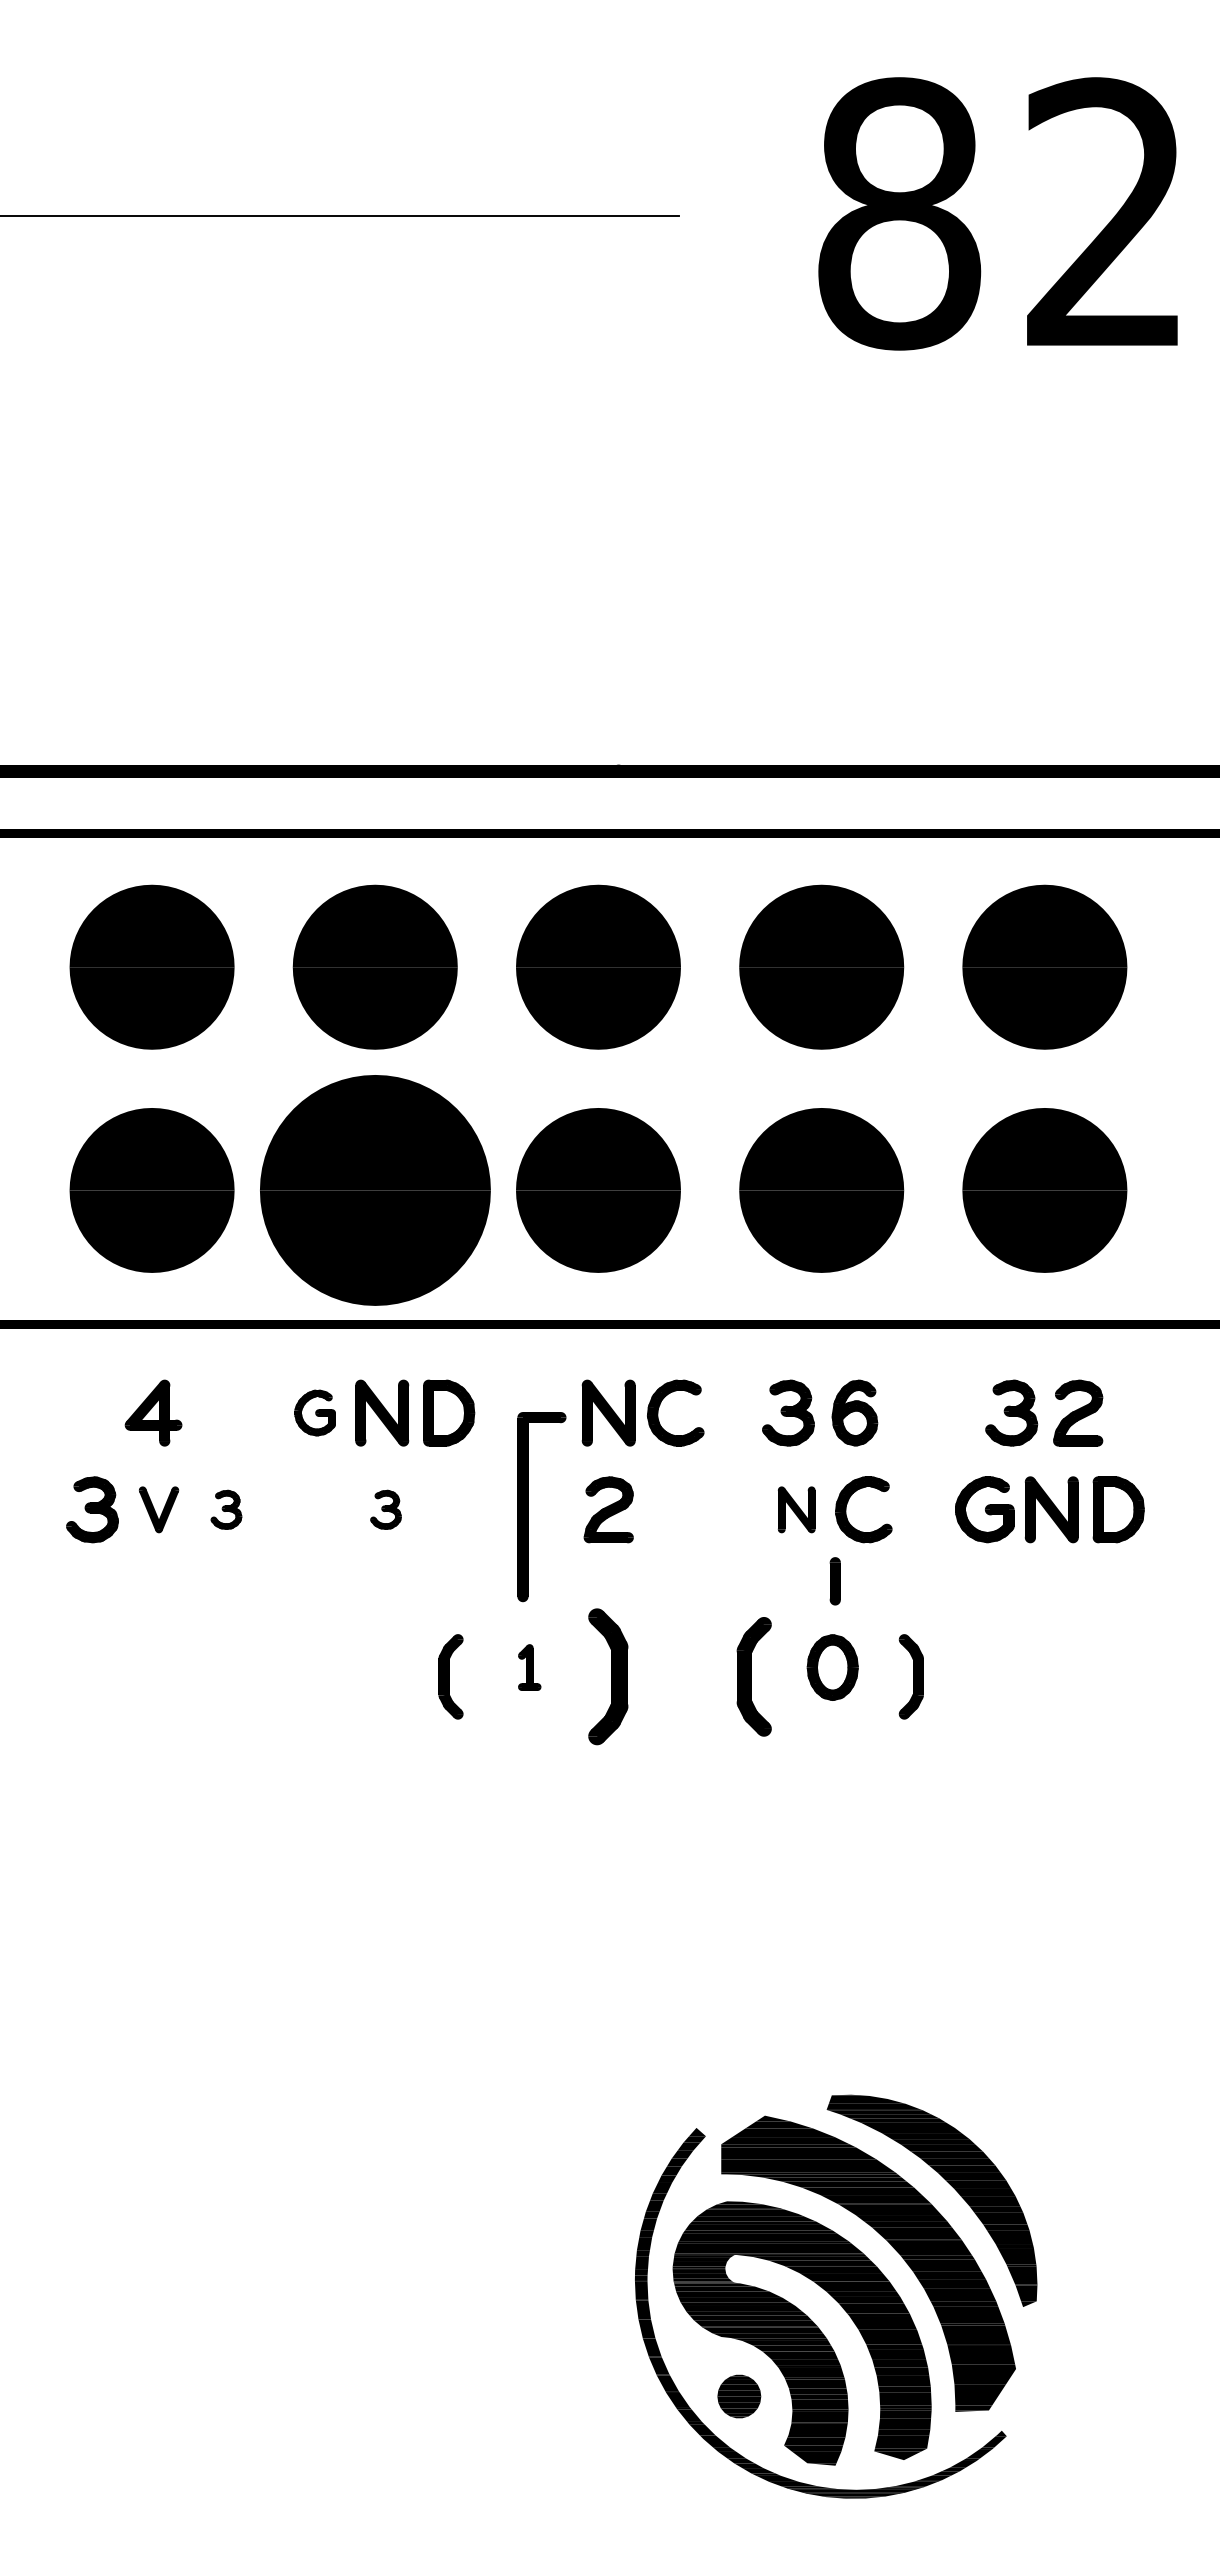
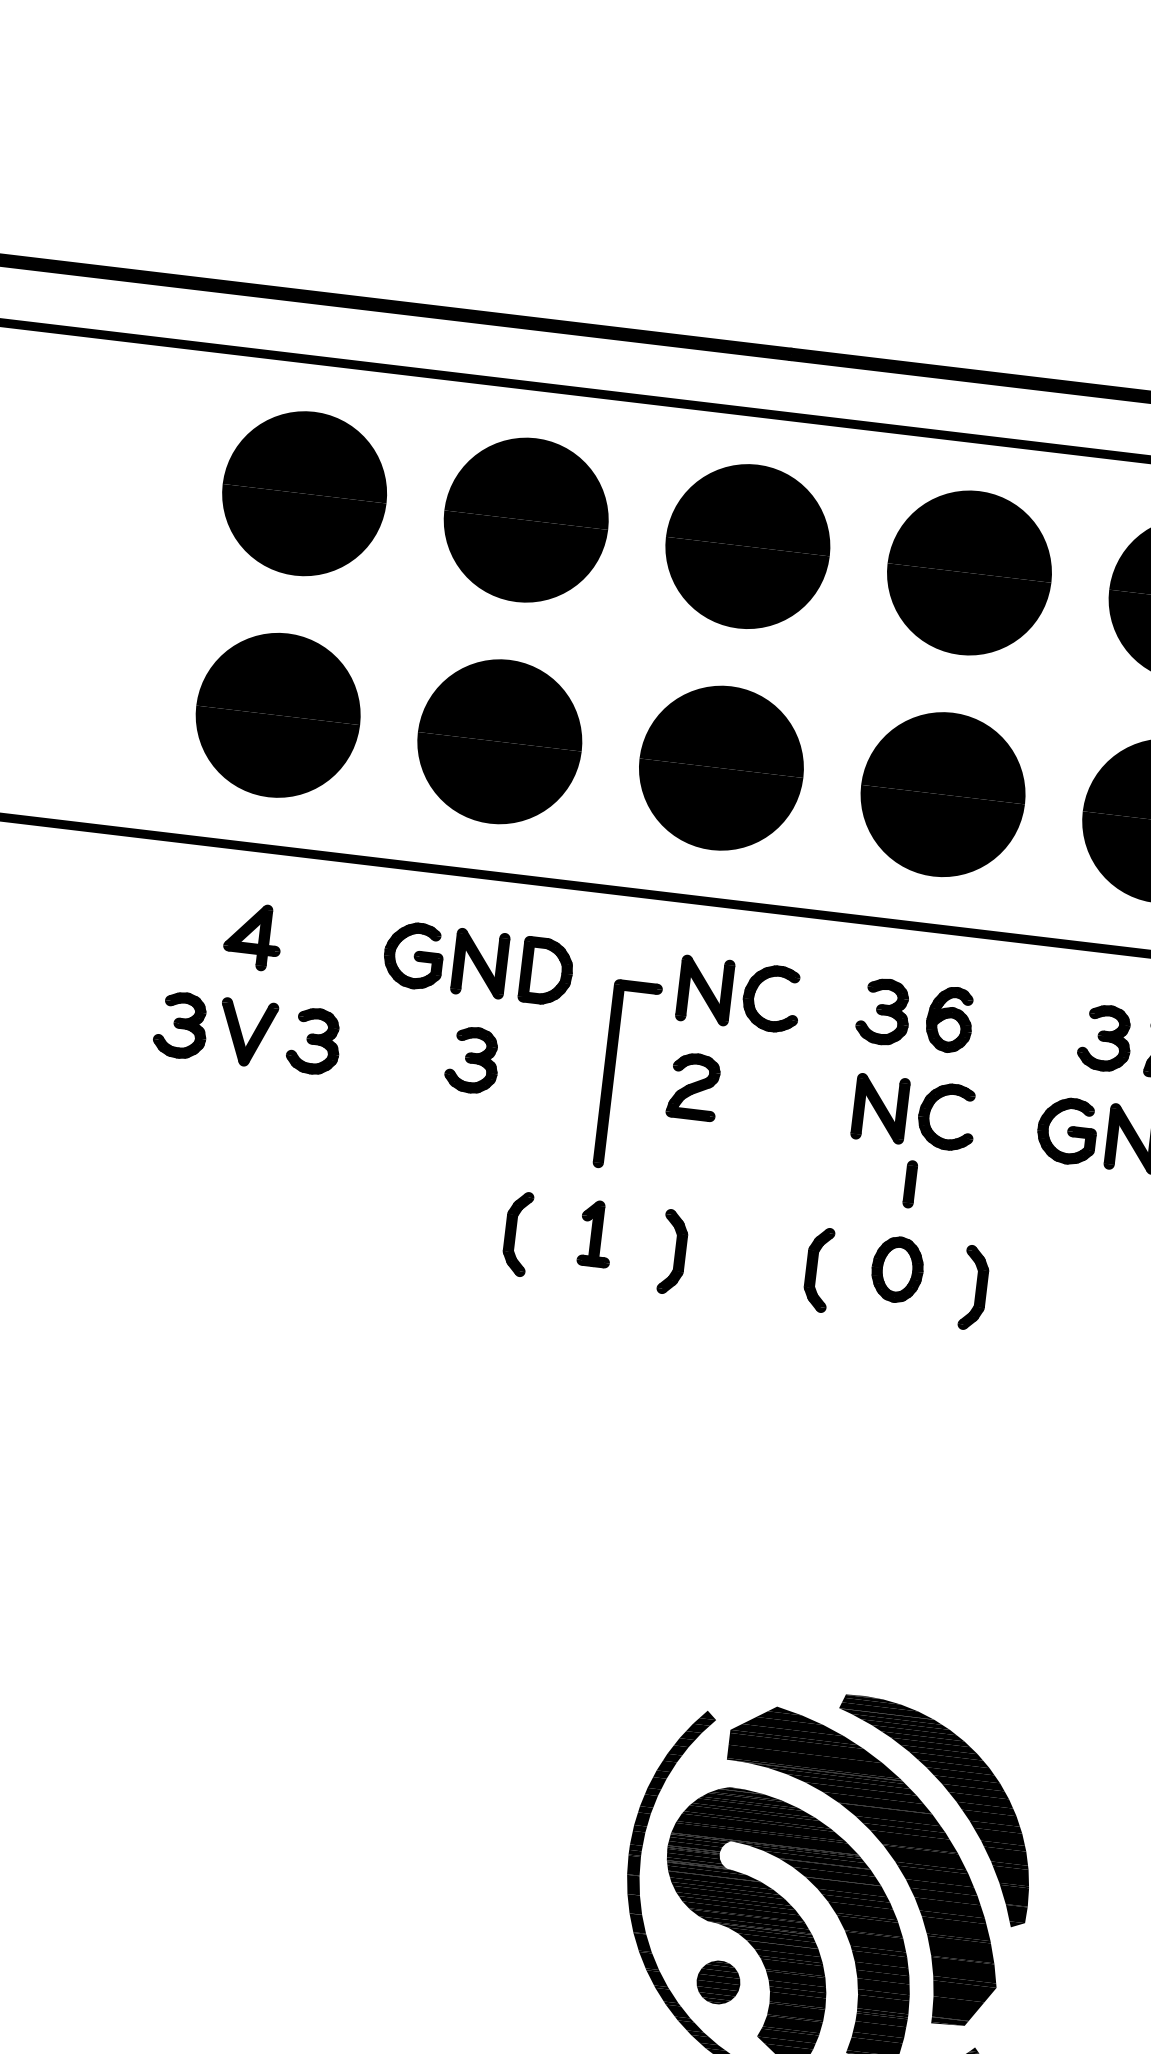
part: (374, 1190) -> (499, 741), size x0.71
part: (314, 1412) -> (413, 955), size x1.43
part: (158, 1509) -> (246, 1032), size x1.43
part: (226, 1509) -> (314, 1040), size x1.67
part: (385, 1509) -> (472, 1059), size x1.67
part: (796, 1509) -> (880, 1108), size x1.43
part: (529, 1667) -> (596, 1233), size x1.43
part: (607, 1676) -> (672, 1251), size x0.62
part: (753, 1676) -> (817, 1269), size x0.71

